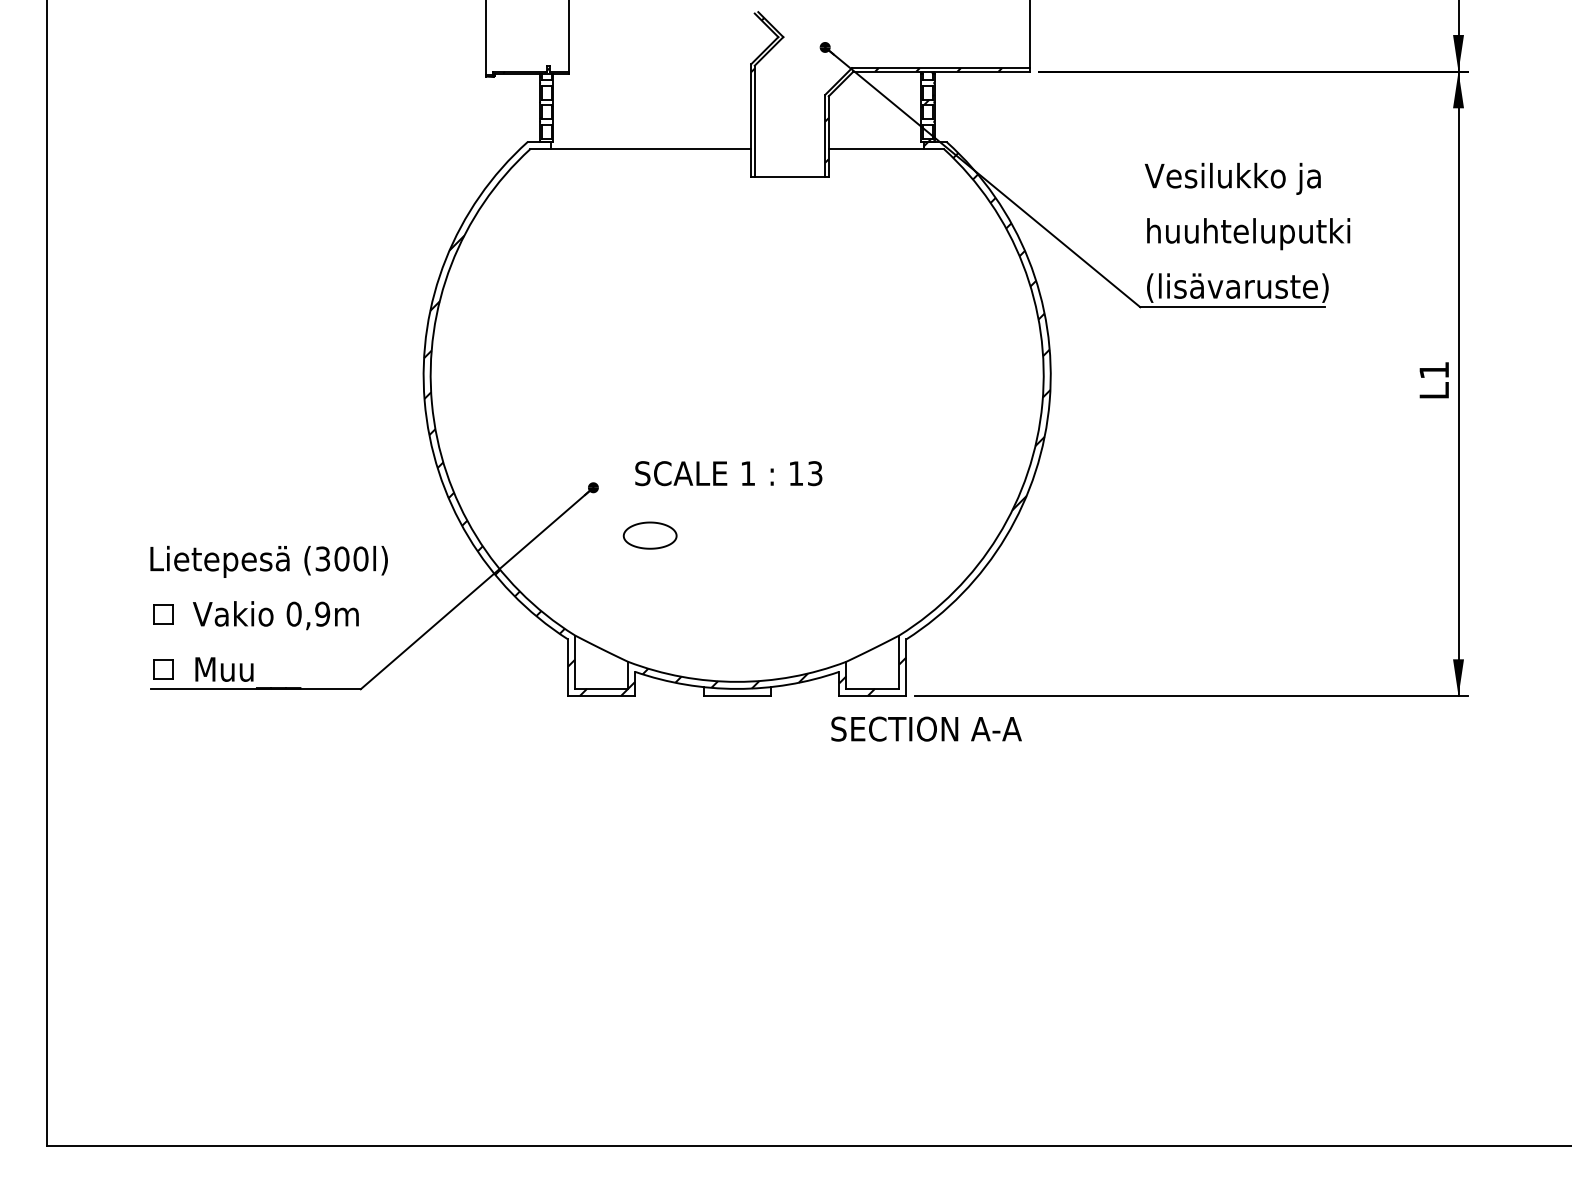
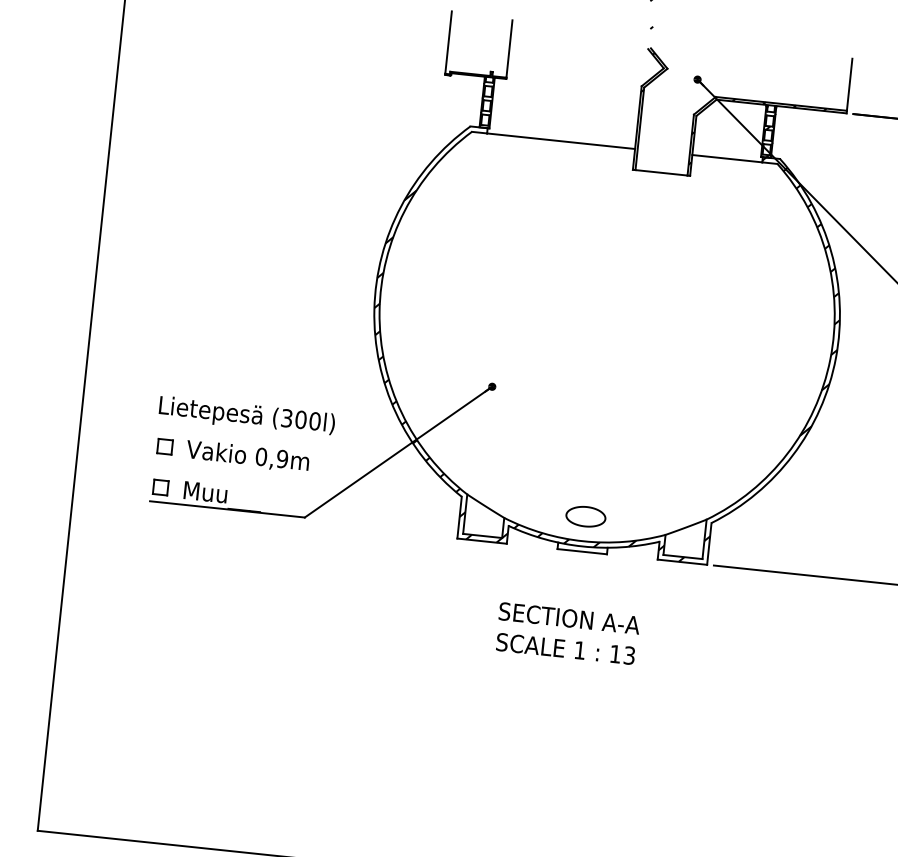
text: (728, 473) -> (565, 648), moved
part: (649, 535) -> (585, 516), moved
text: (926, 728) -> (569, 617), moved

